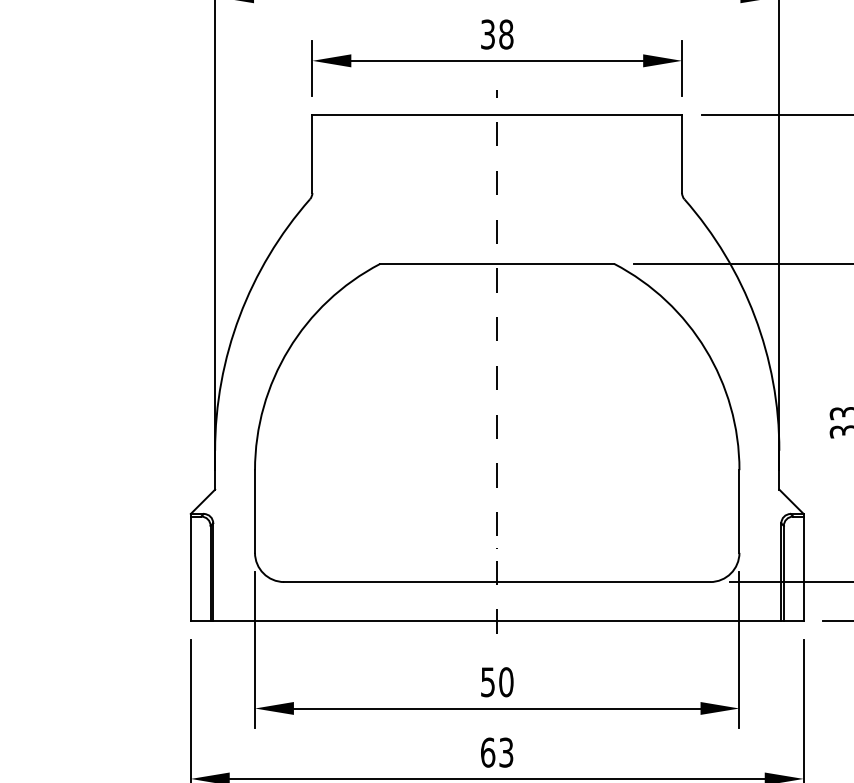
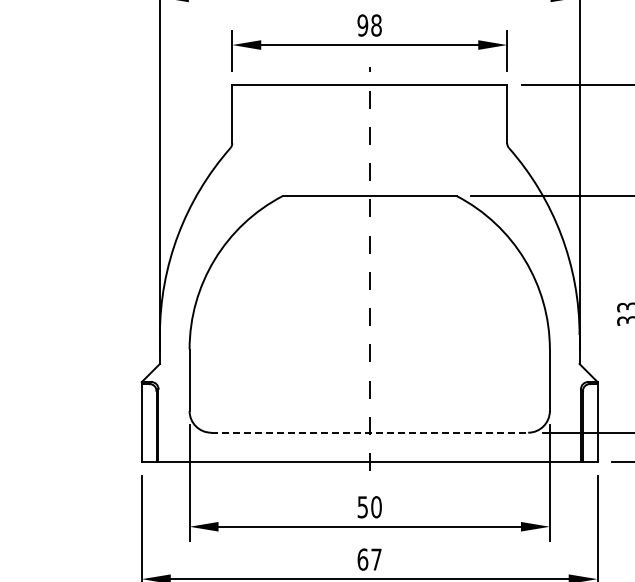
text: (487, 34) -> (362, 25), 38 -> 98
line: (498, 581) -> (370, 432), solid -> dashed
text: (506, 752) -> (376, 559), 63 -> 67

